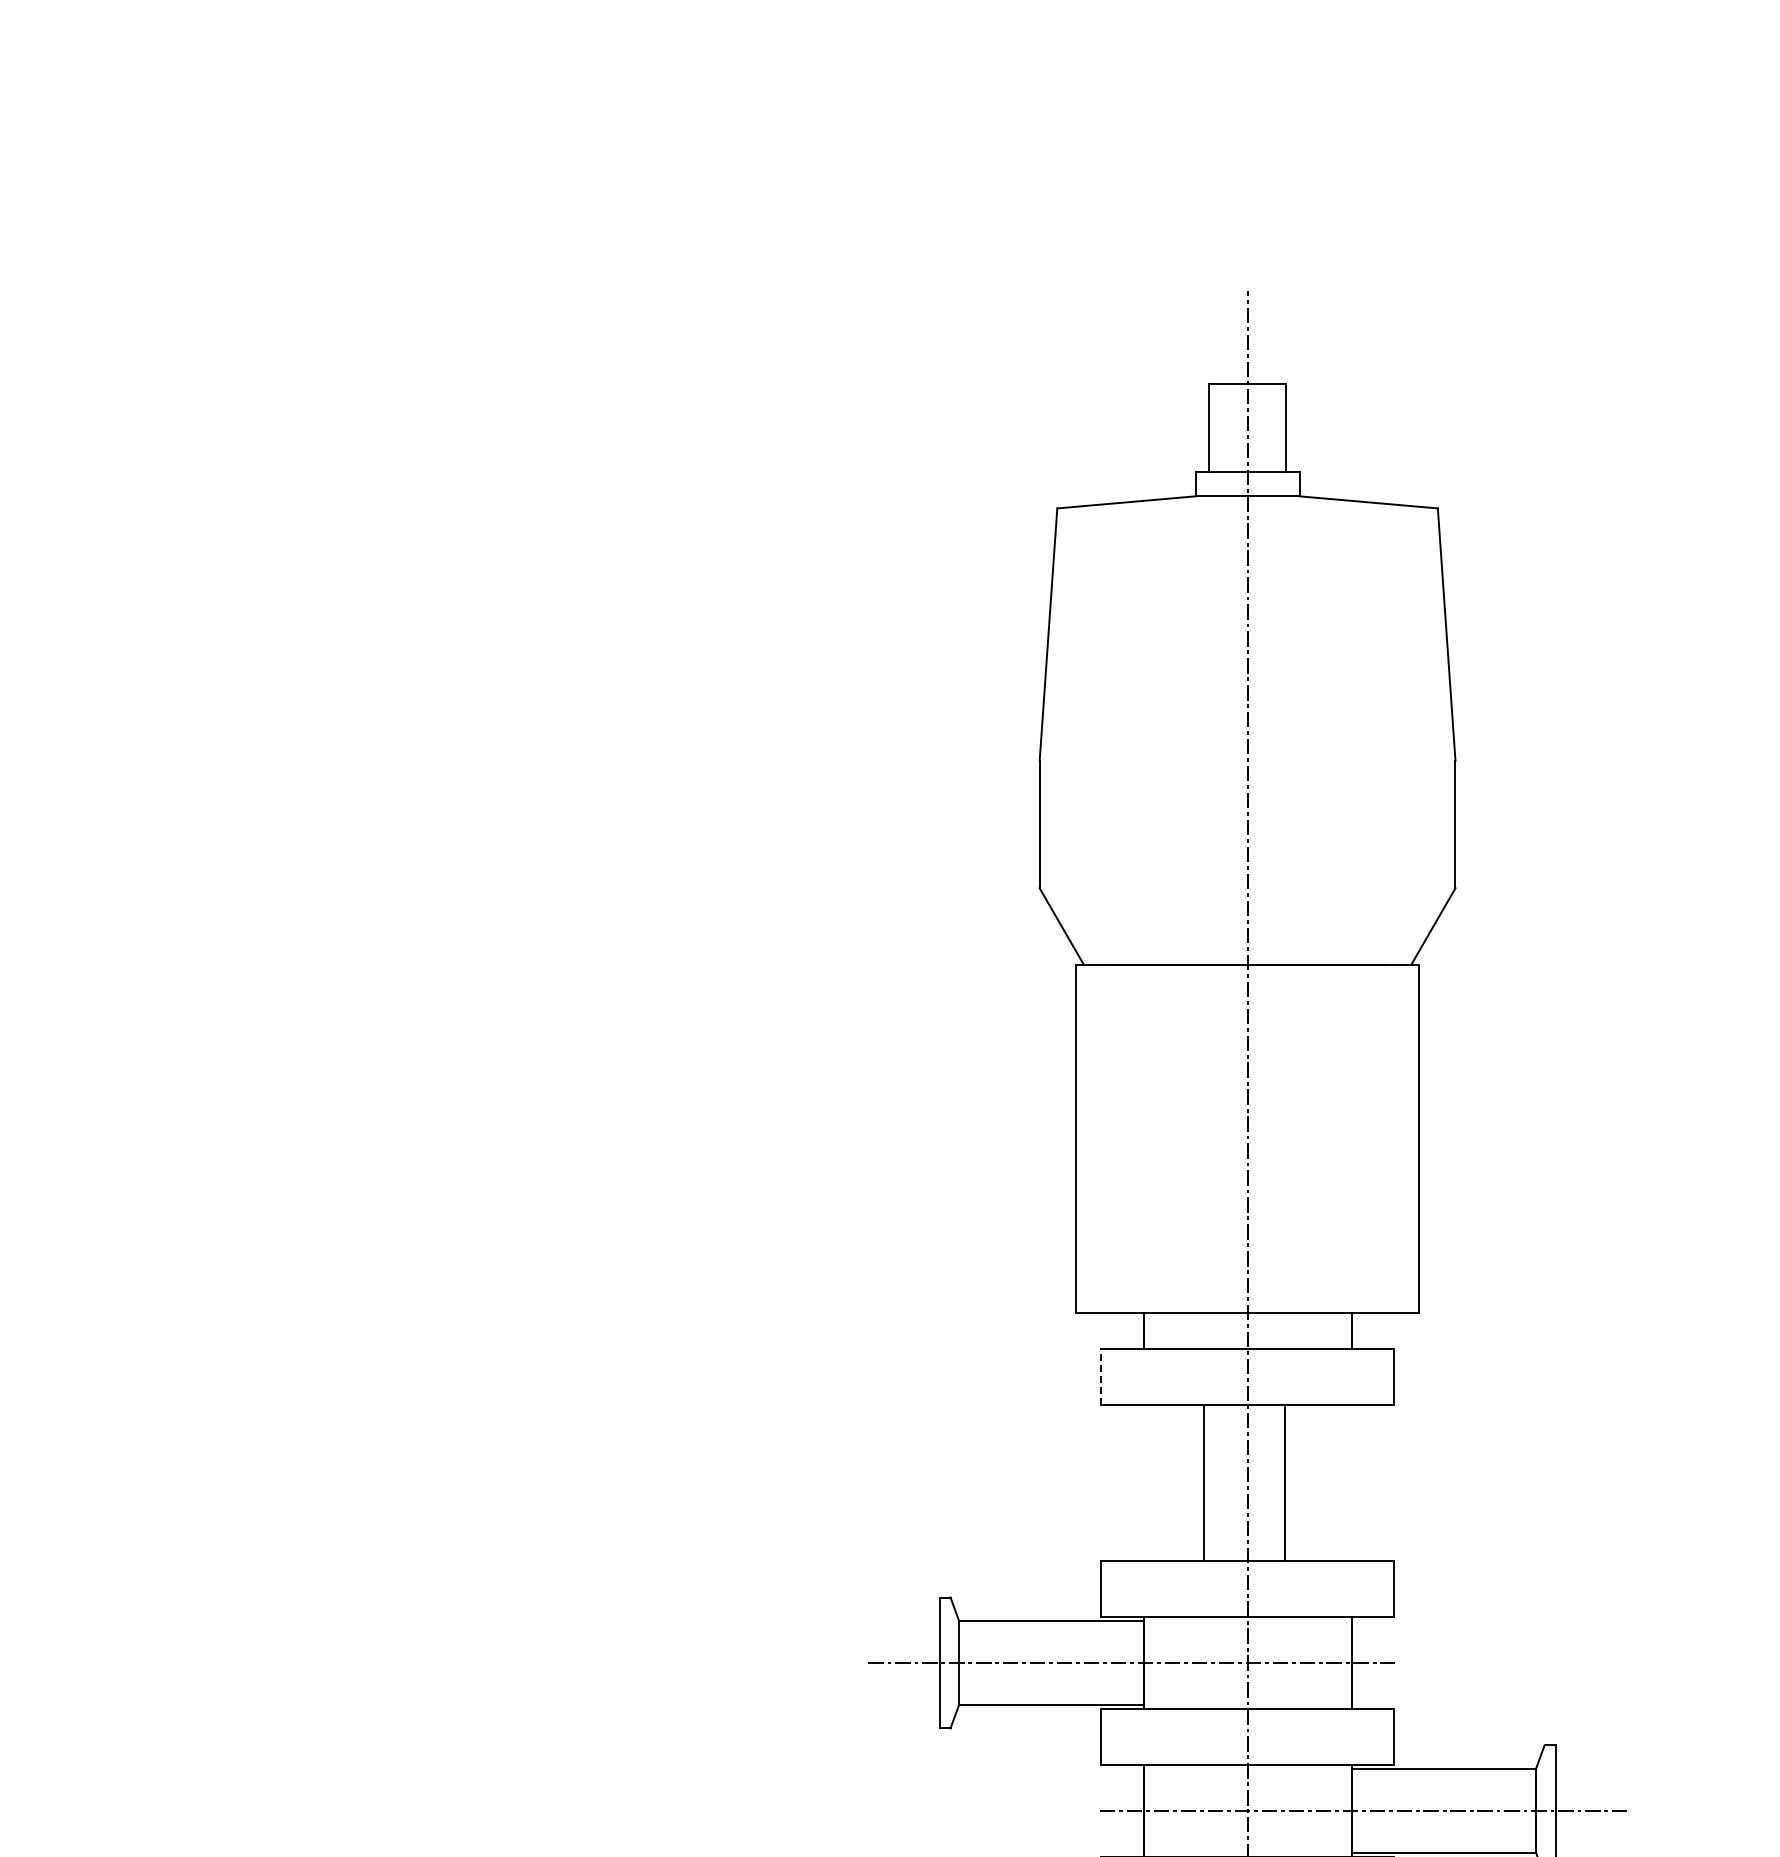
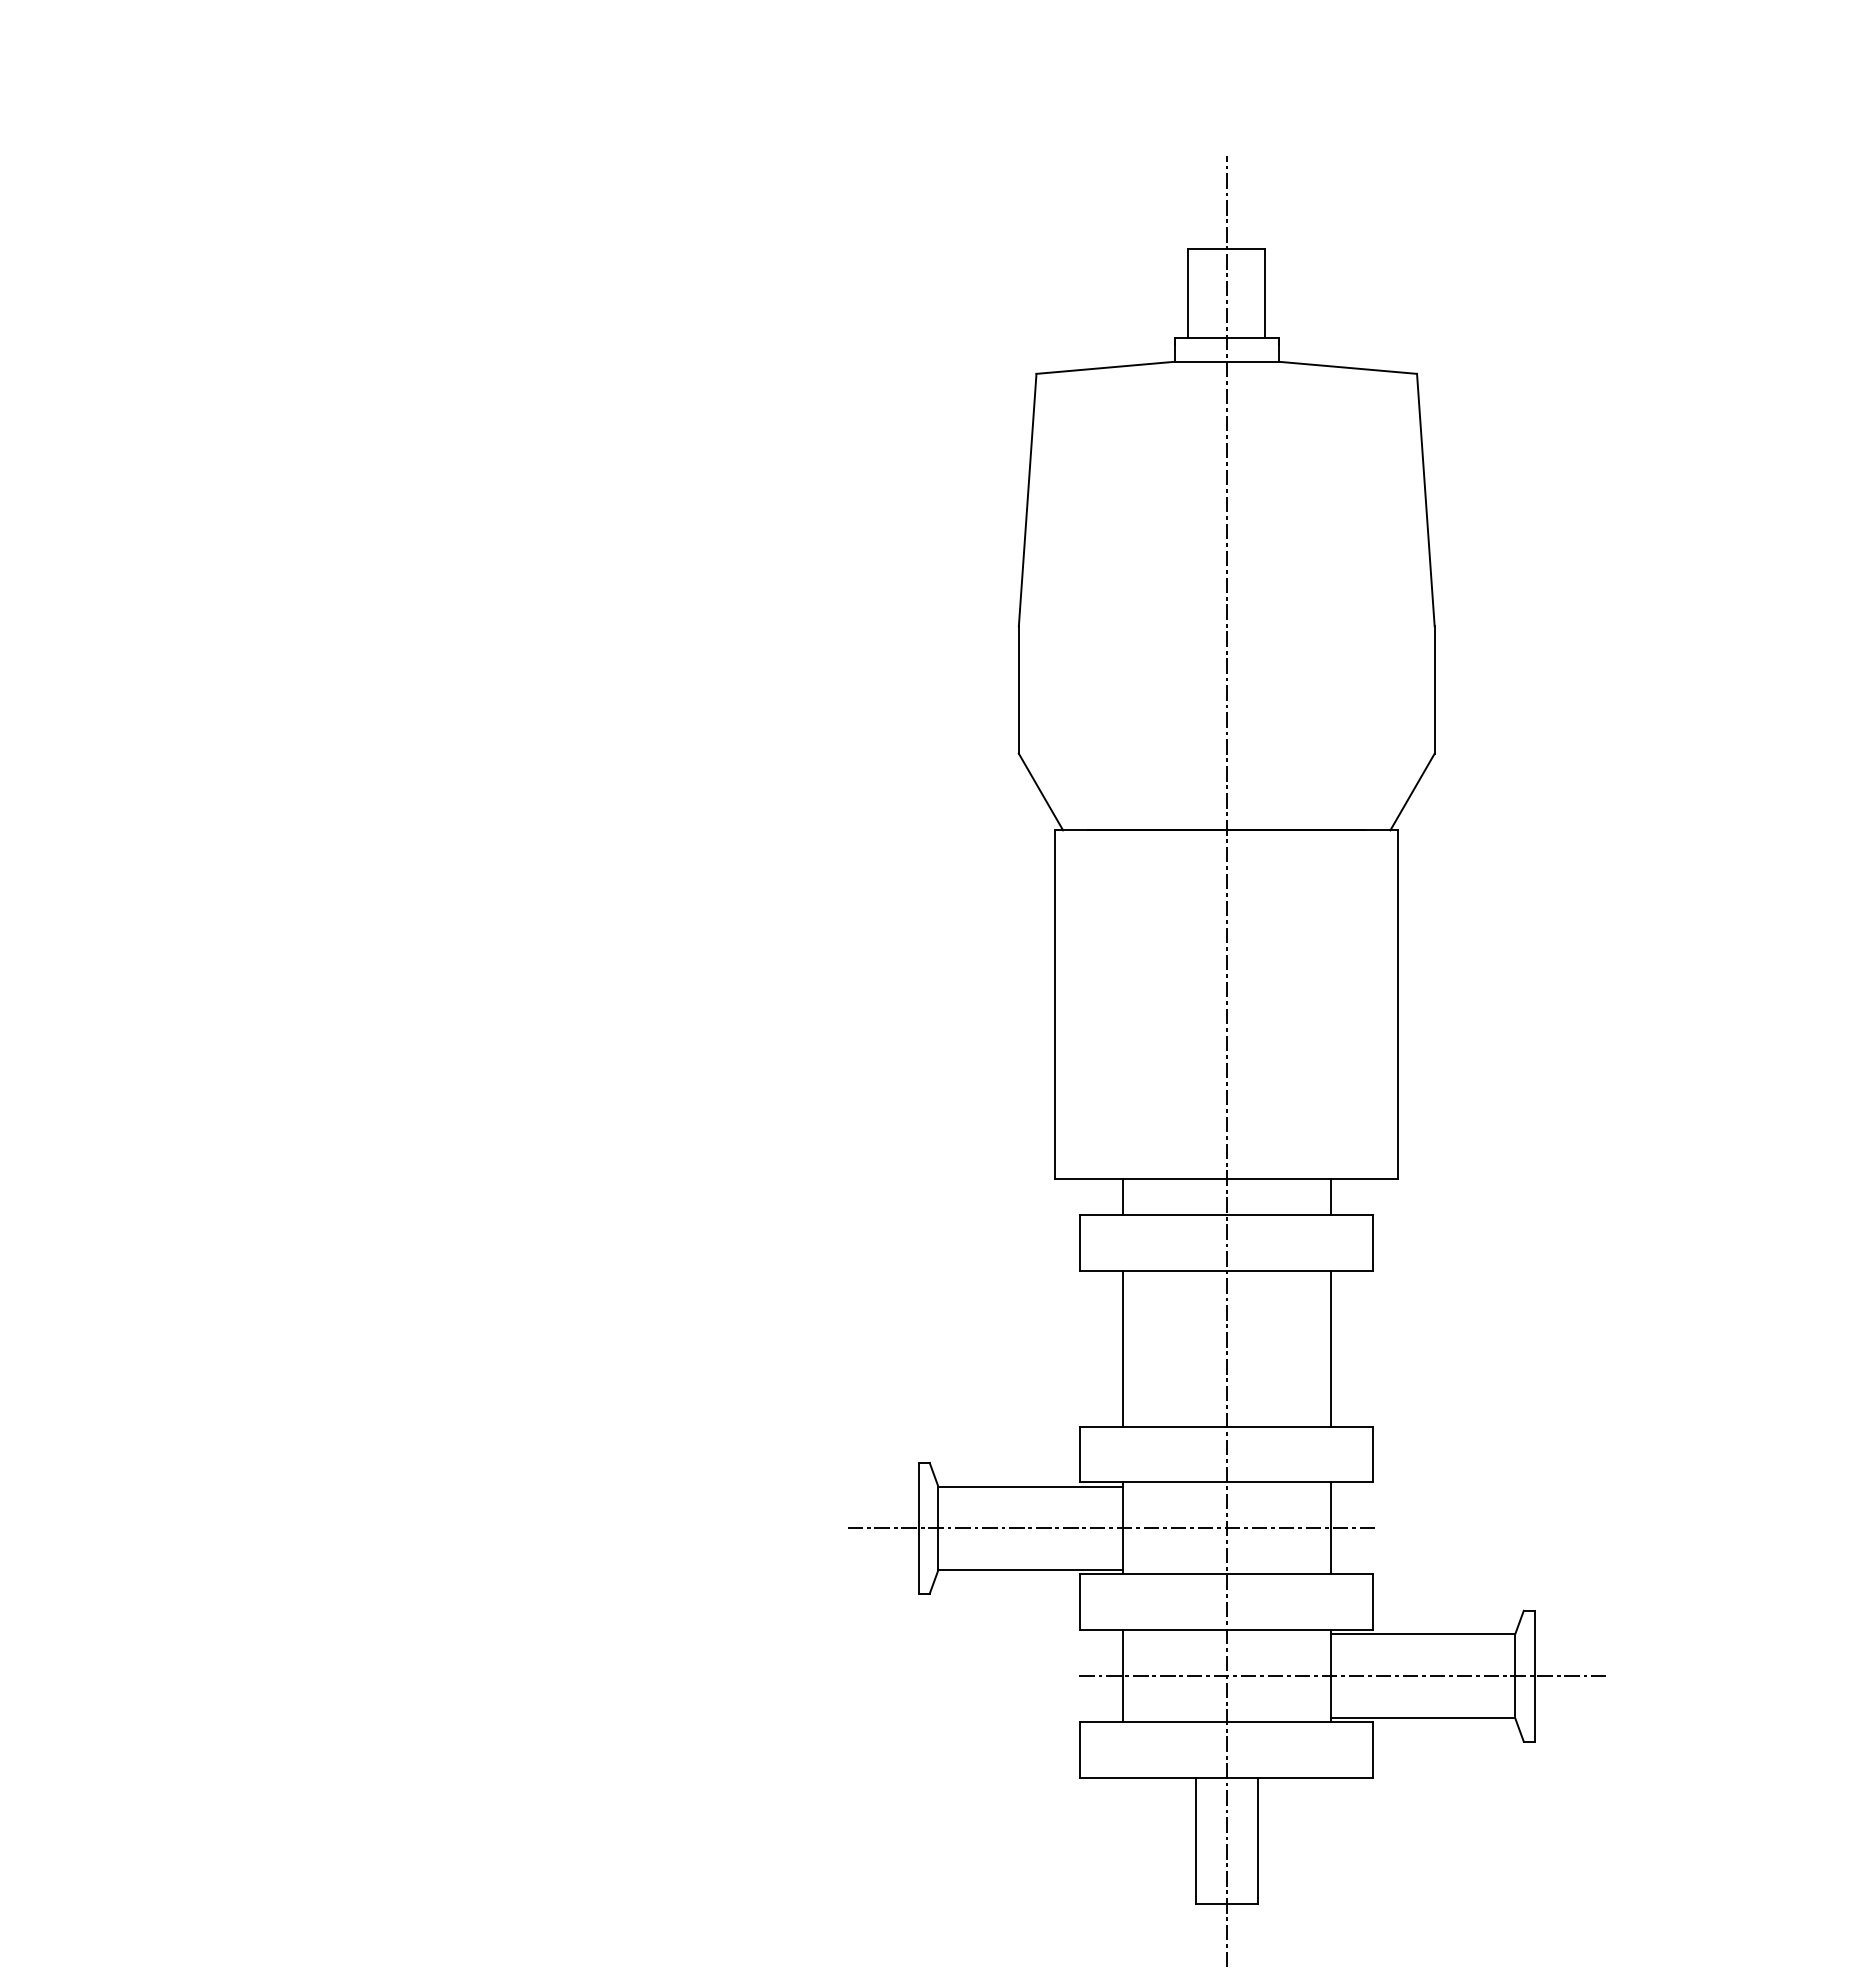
line: (1101, 1377) -> (1080, 1242), dashed -> solid
line: (1203, 1483) -> (1122, 1348), moved
line: (1284, 1483) -> (1330, 1348), moved

